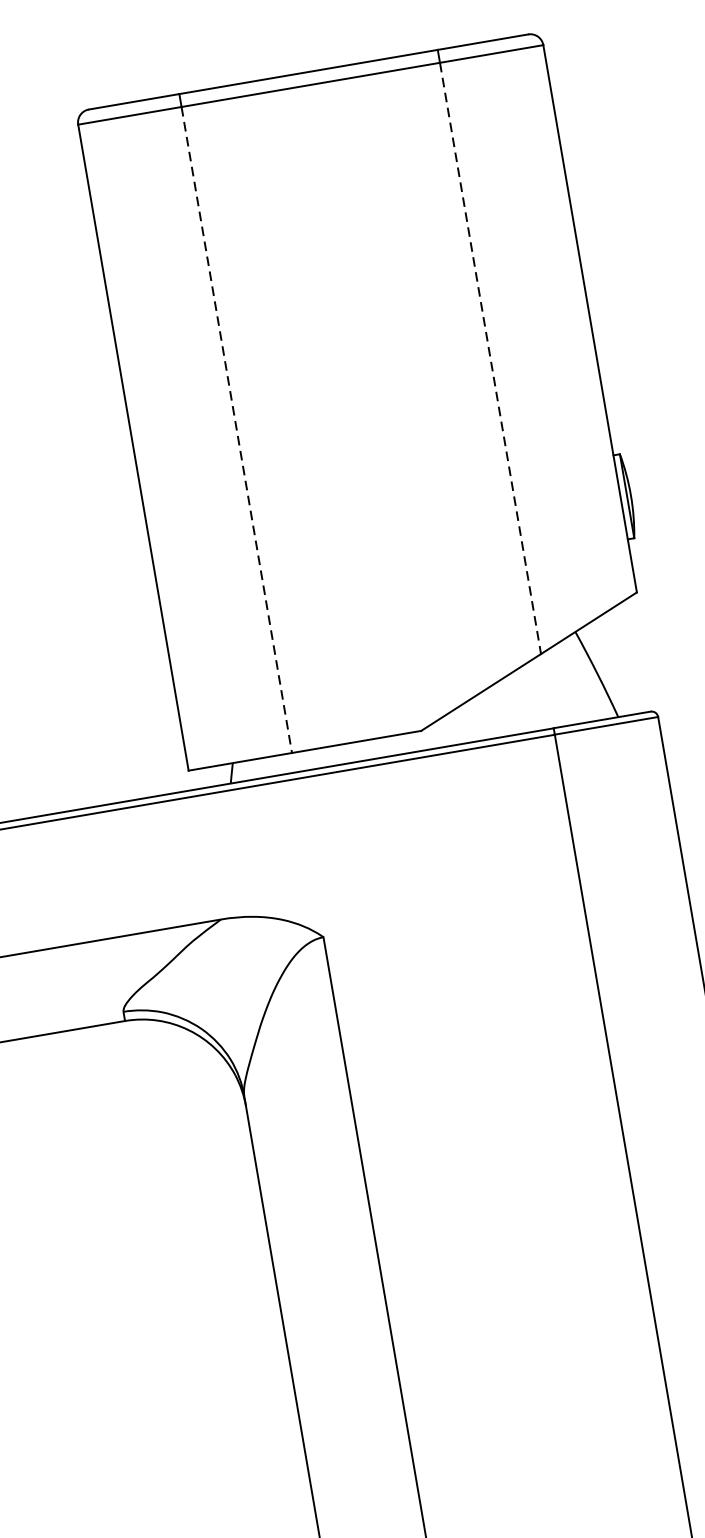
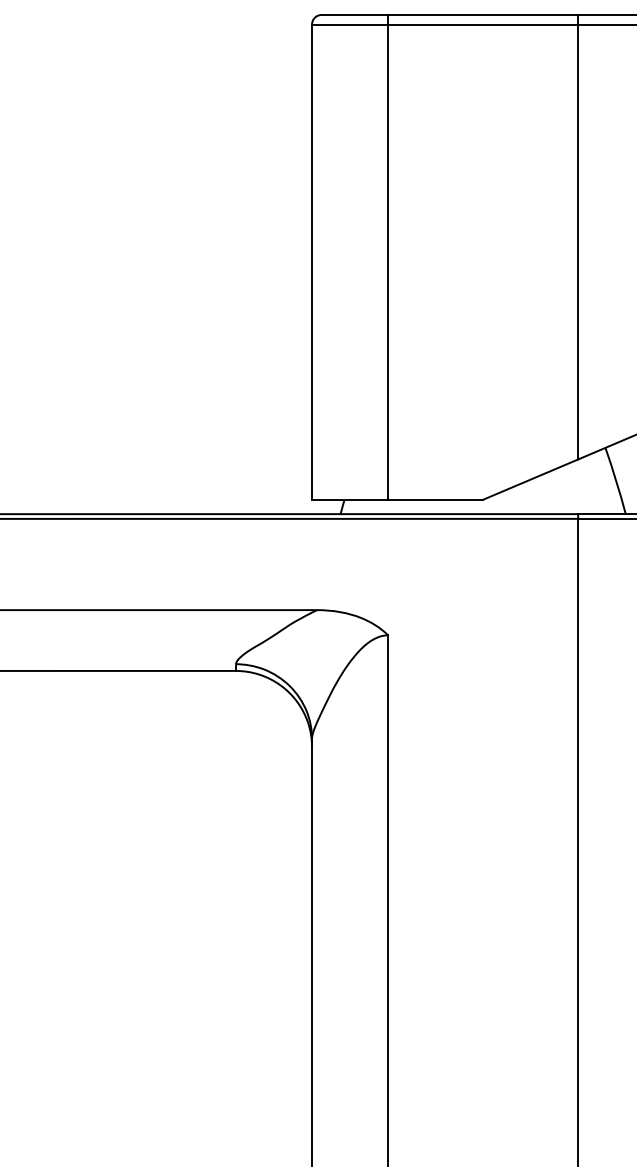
line: (491, 359) -> (578, 242), dashed -> solid
line: (237, 430) -> (388, 262), dashed -> solid

